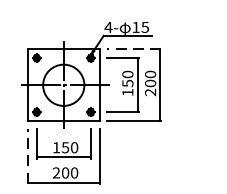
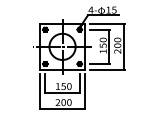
line: (132, 48) -> (106, 23), dashed -> solid
line: (27, 155) -> (39, 91), dashed -> solid

